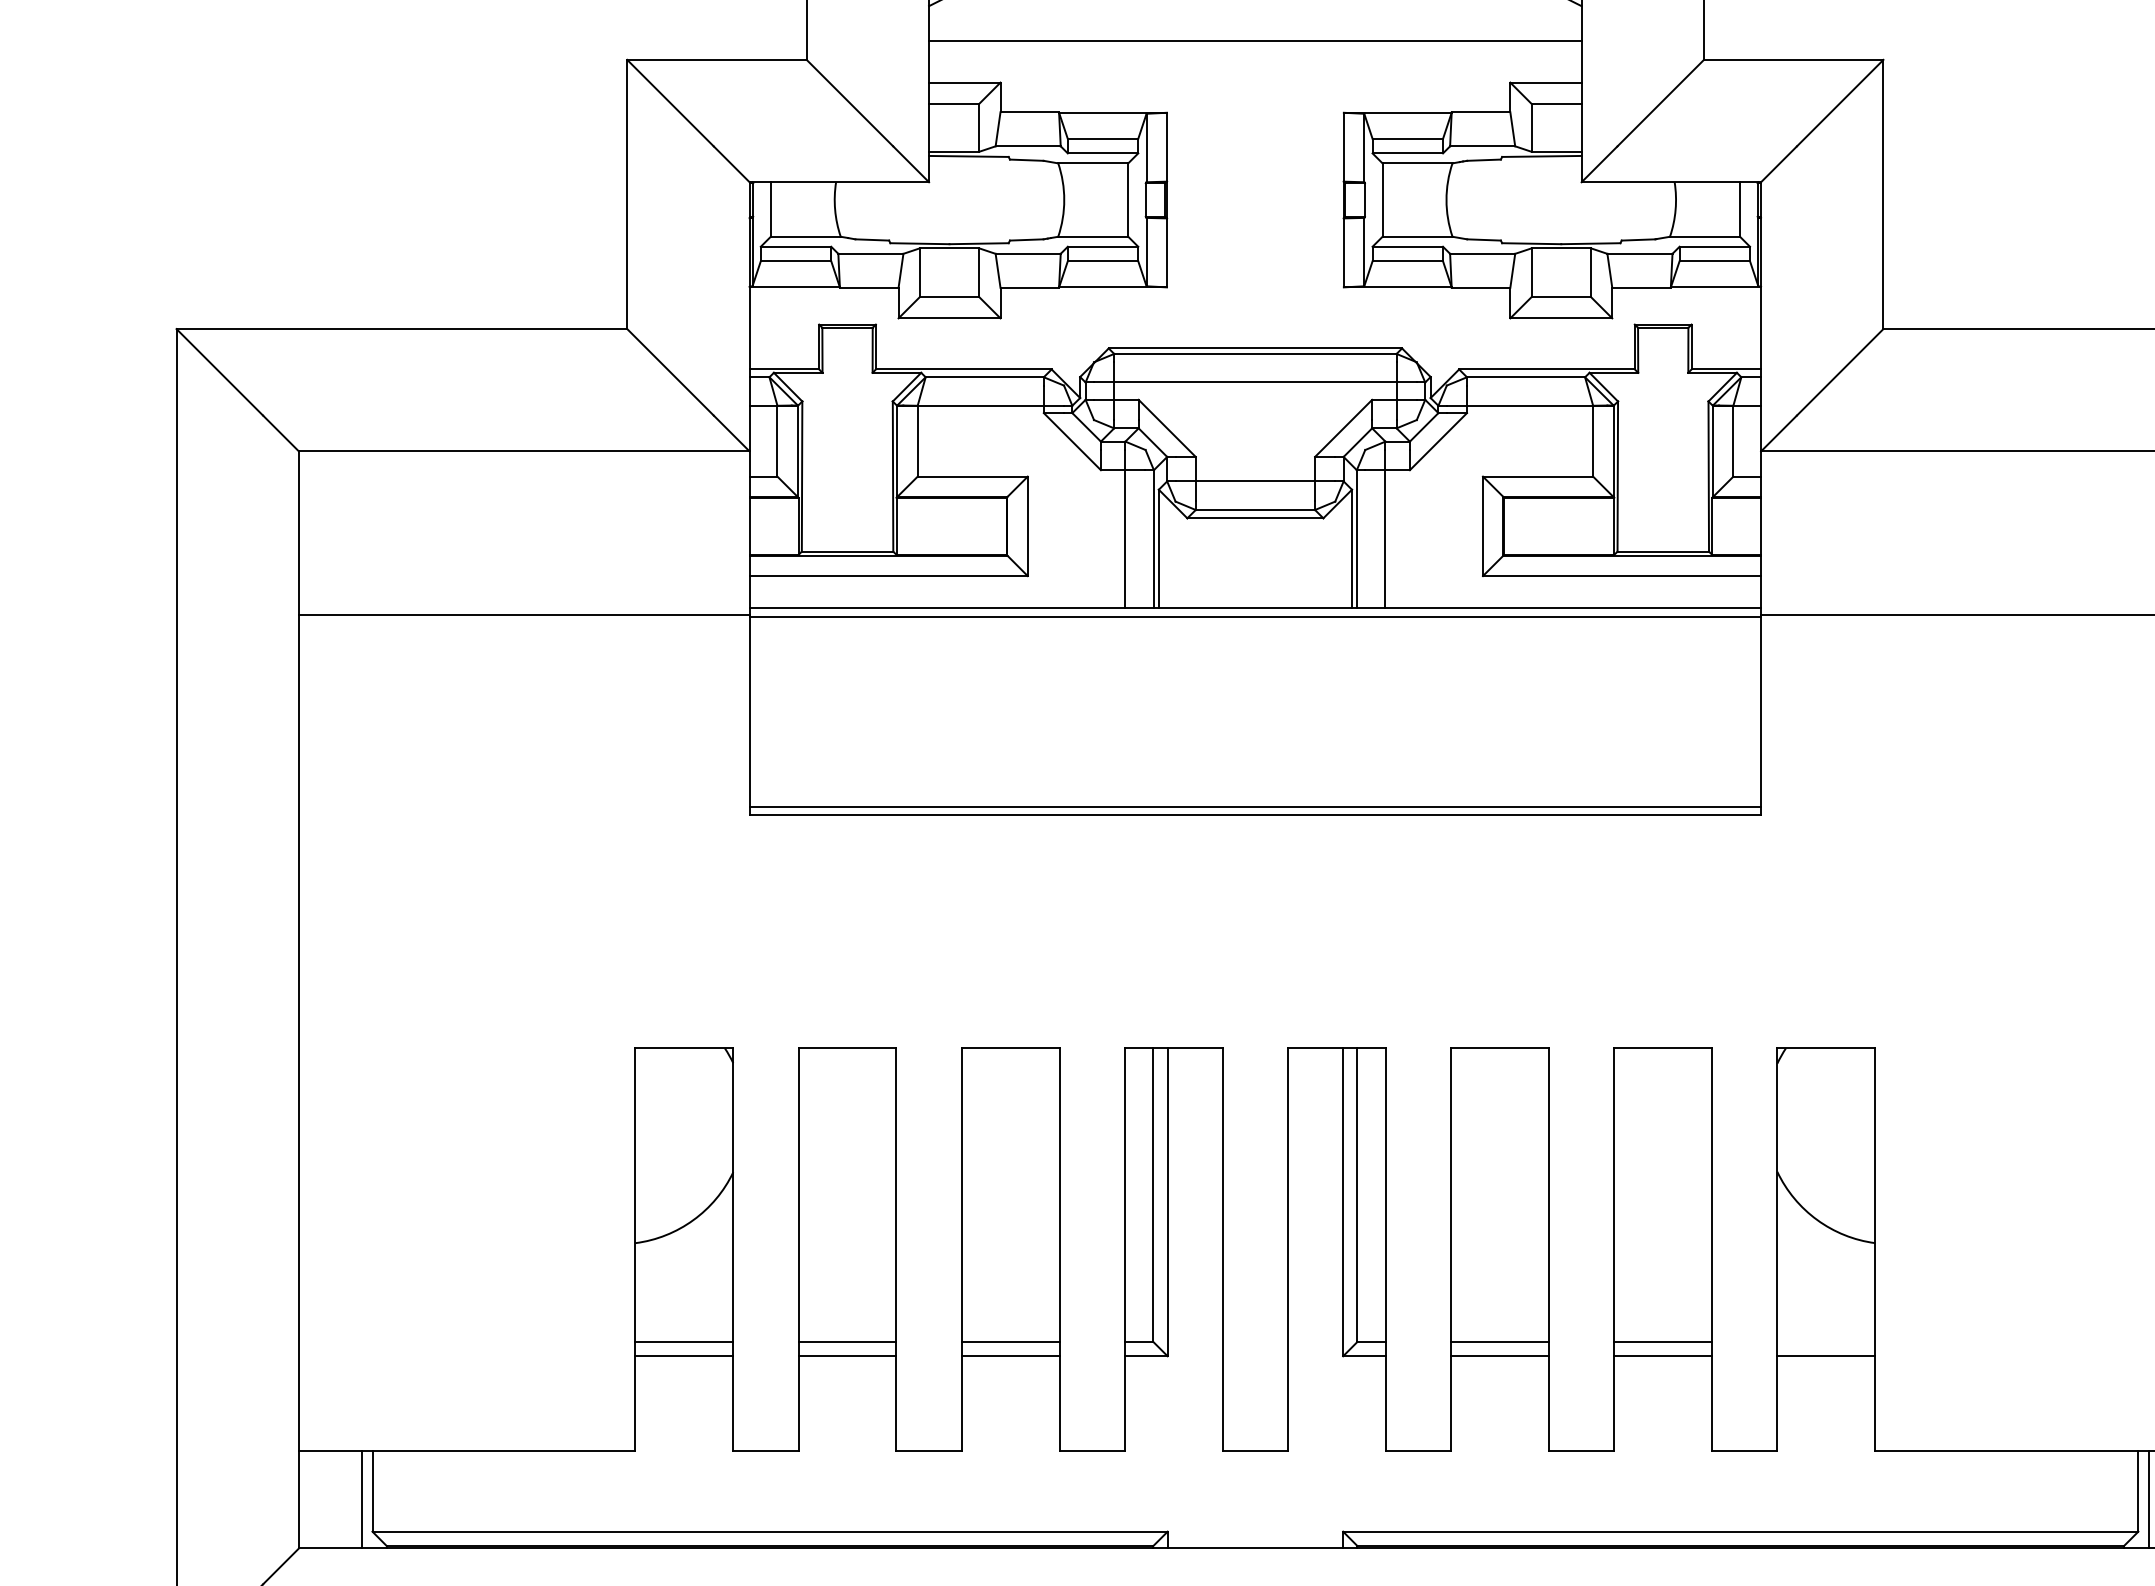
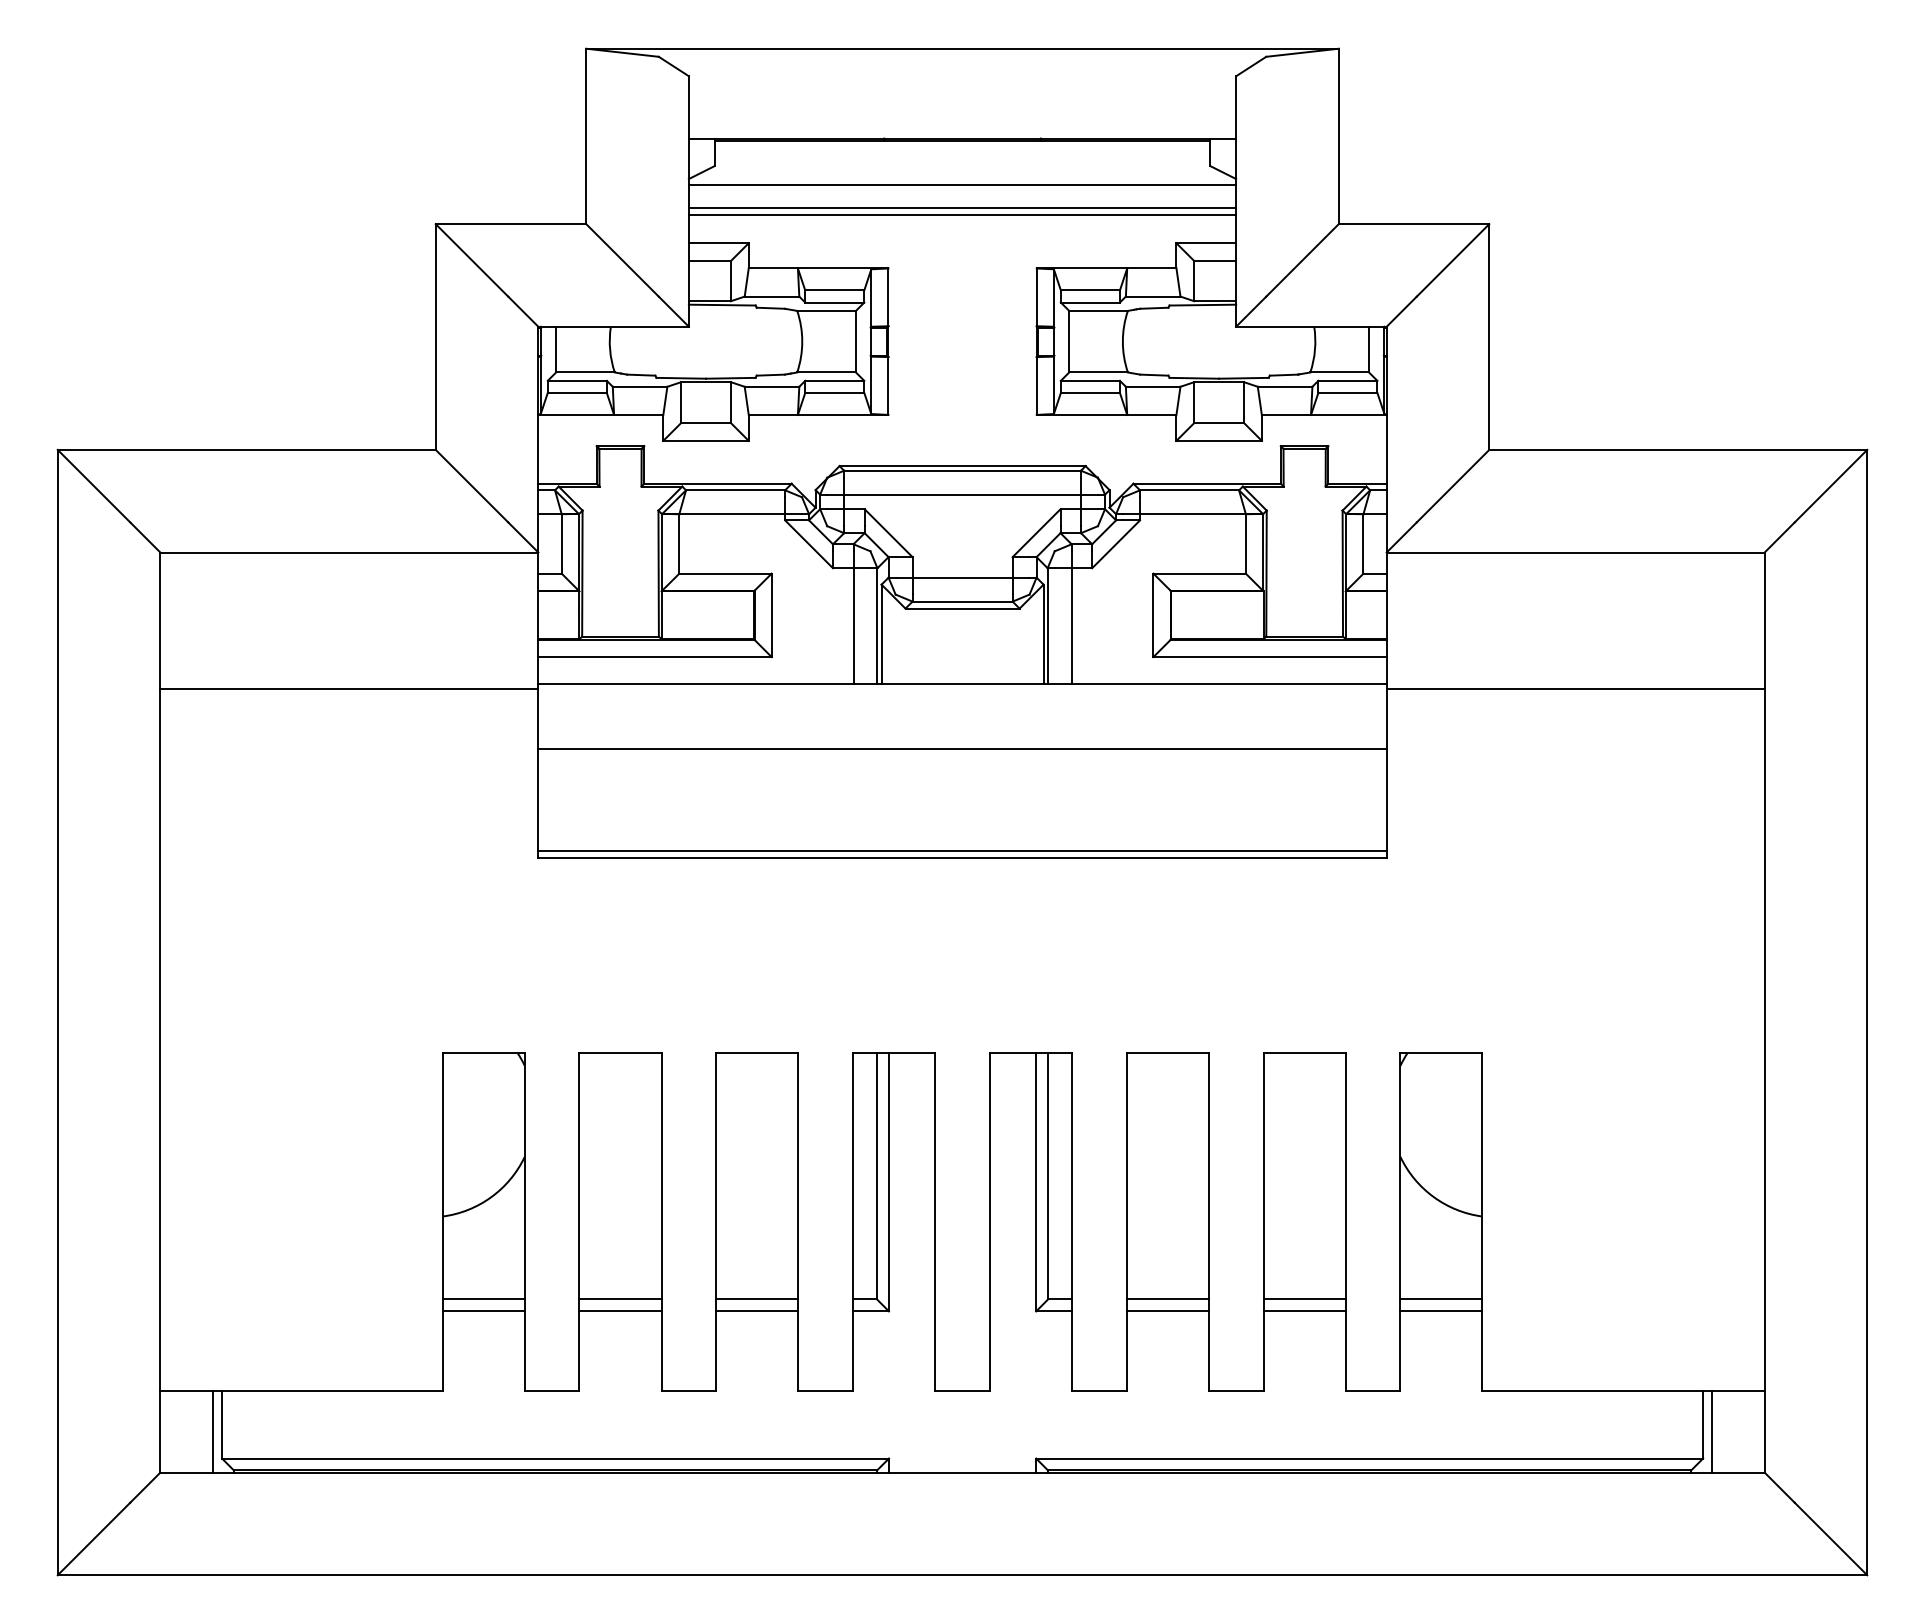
line: (1255, 12) -> (962, 184), added
line: (1255, 49) -> (962, 215), added
line: (1255, 617) -> (962, 748), moved
line: (1826, 1342) -> (1441, 1299), added

